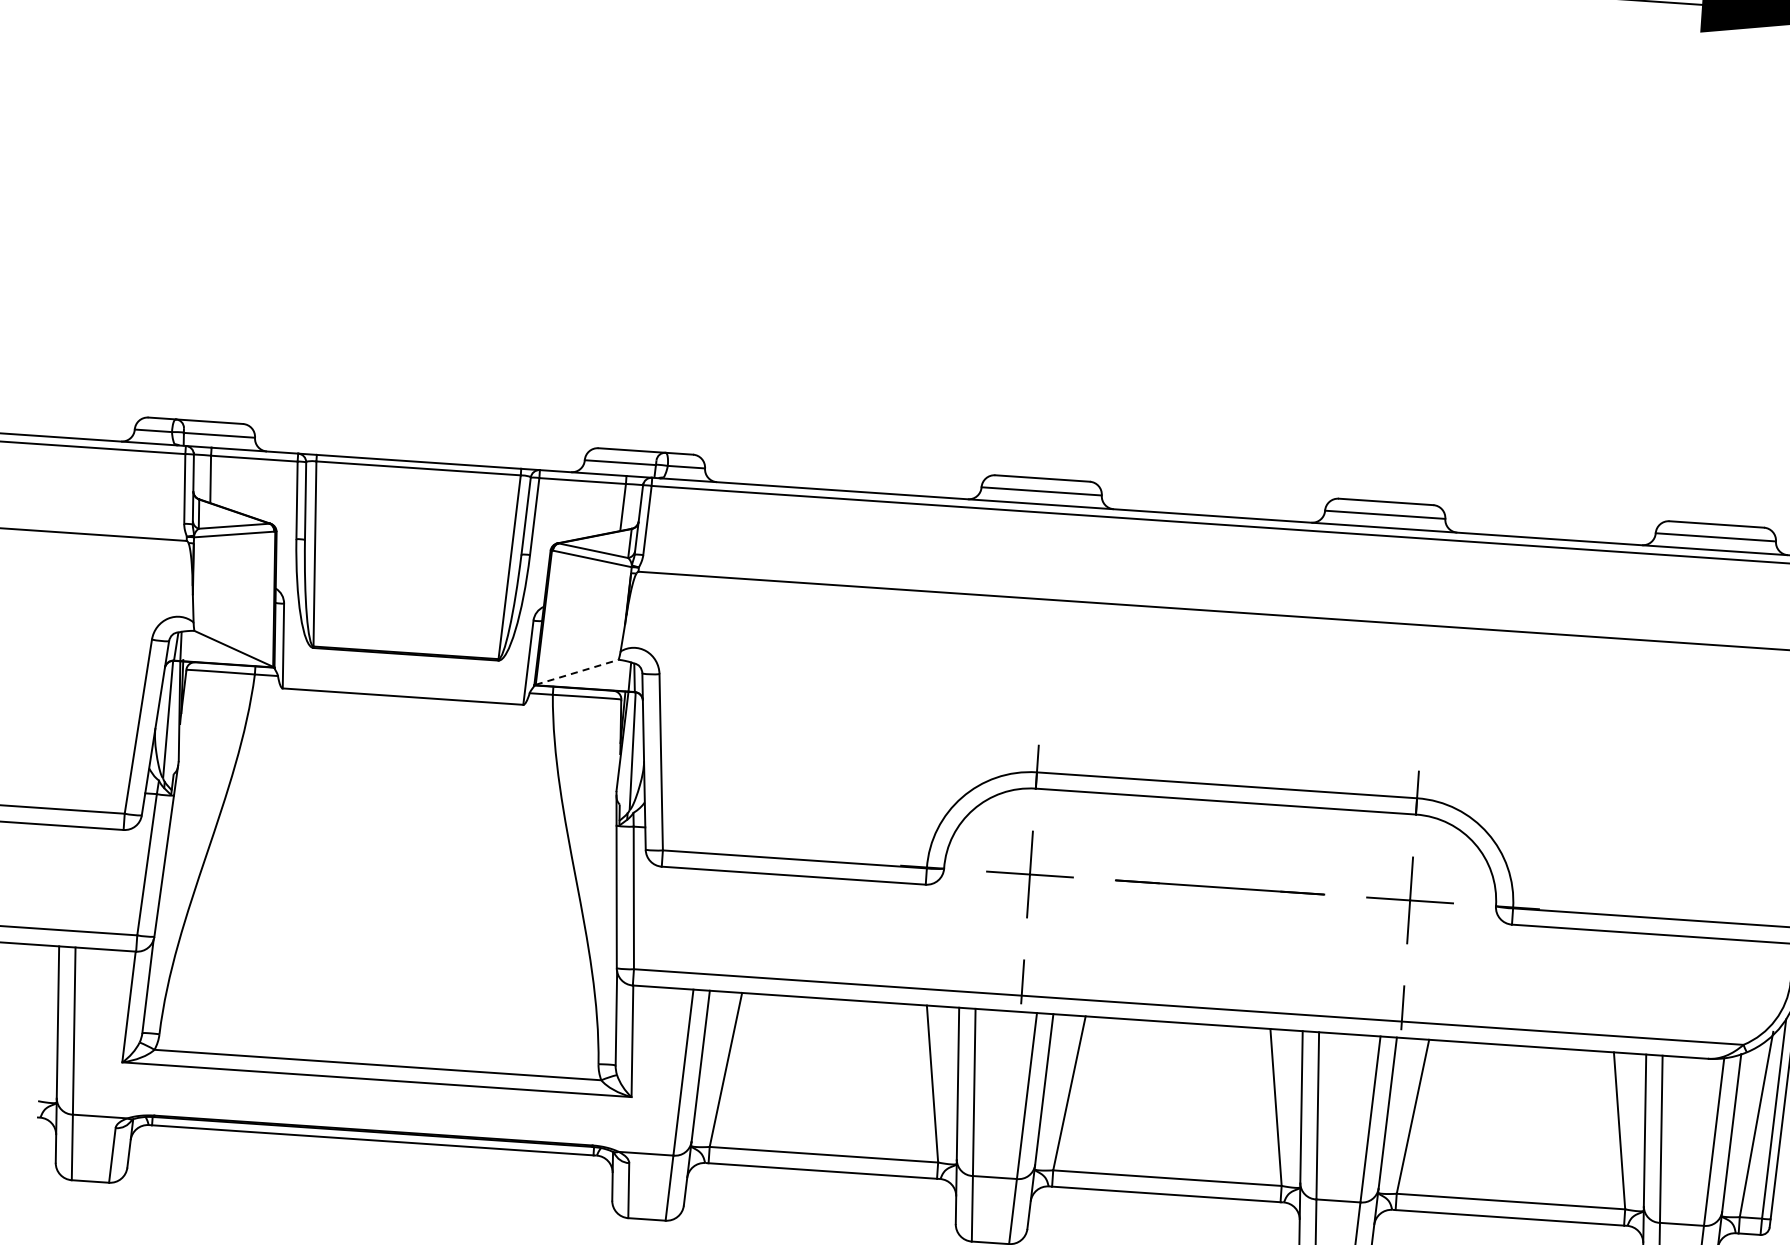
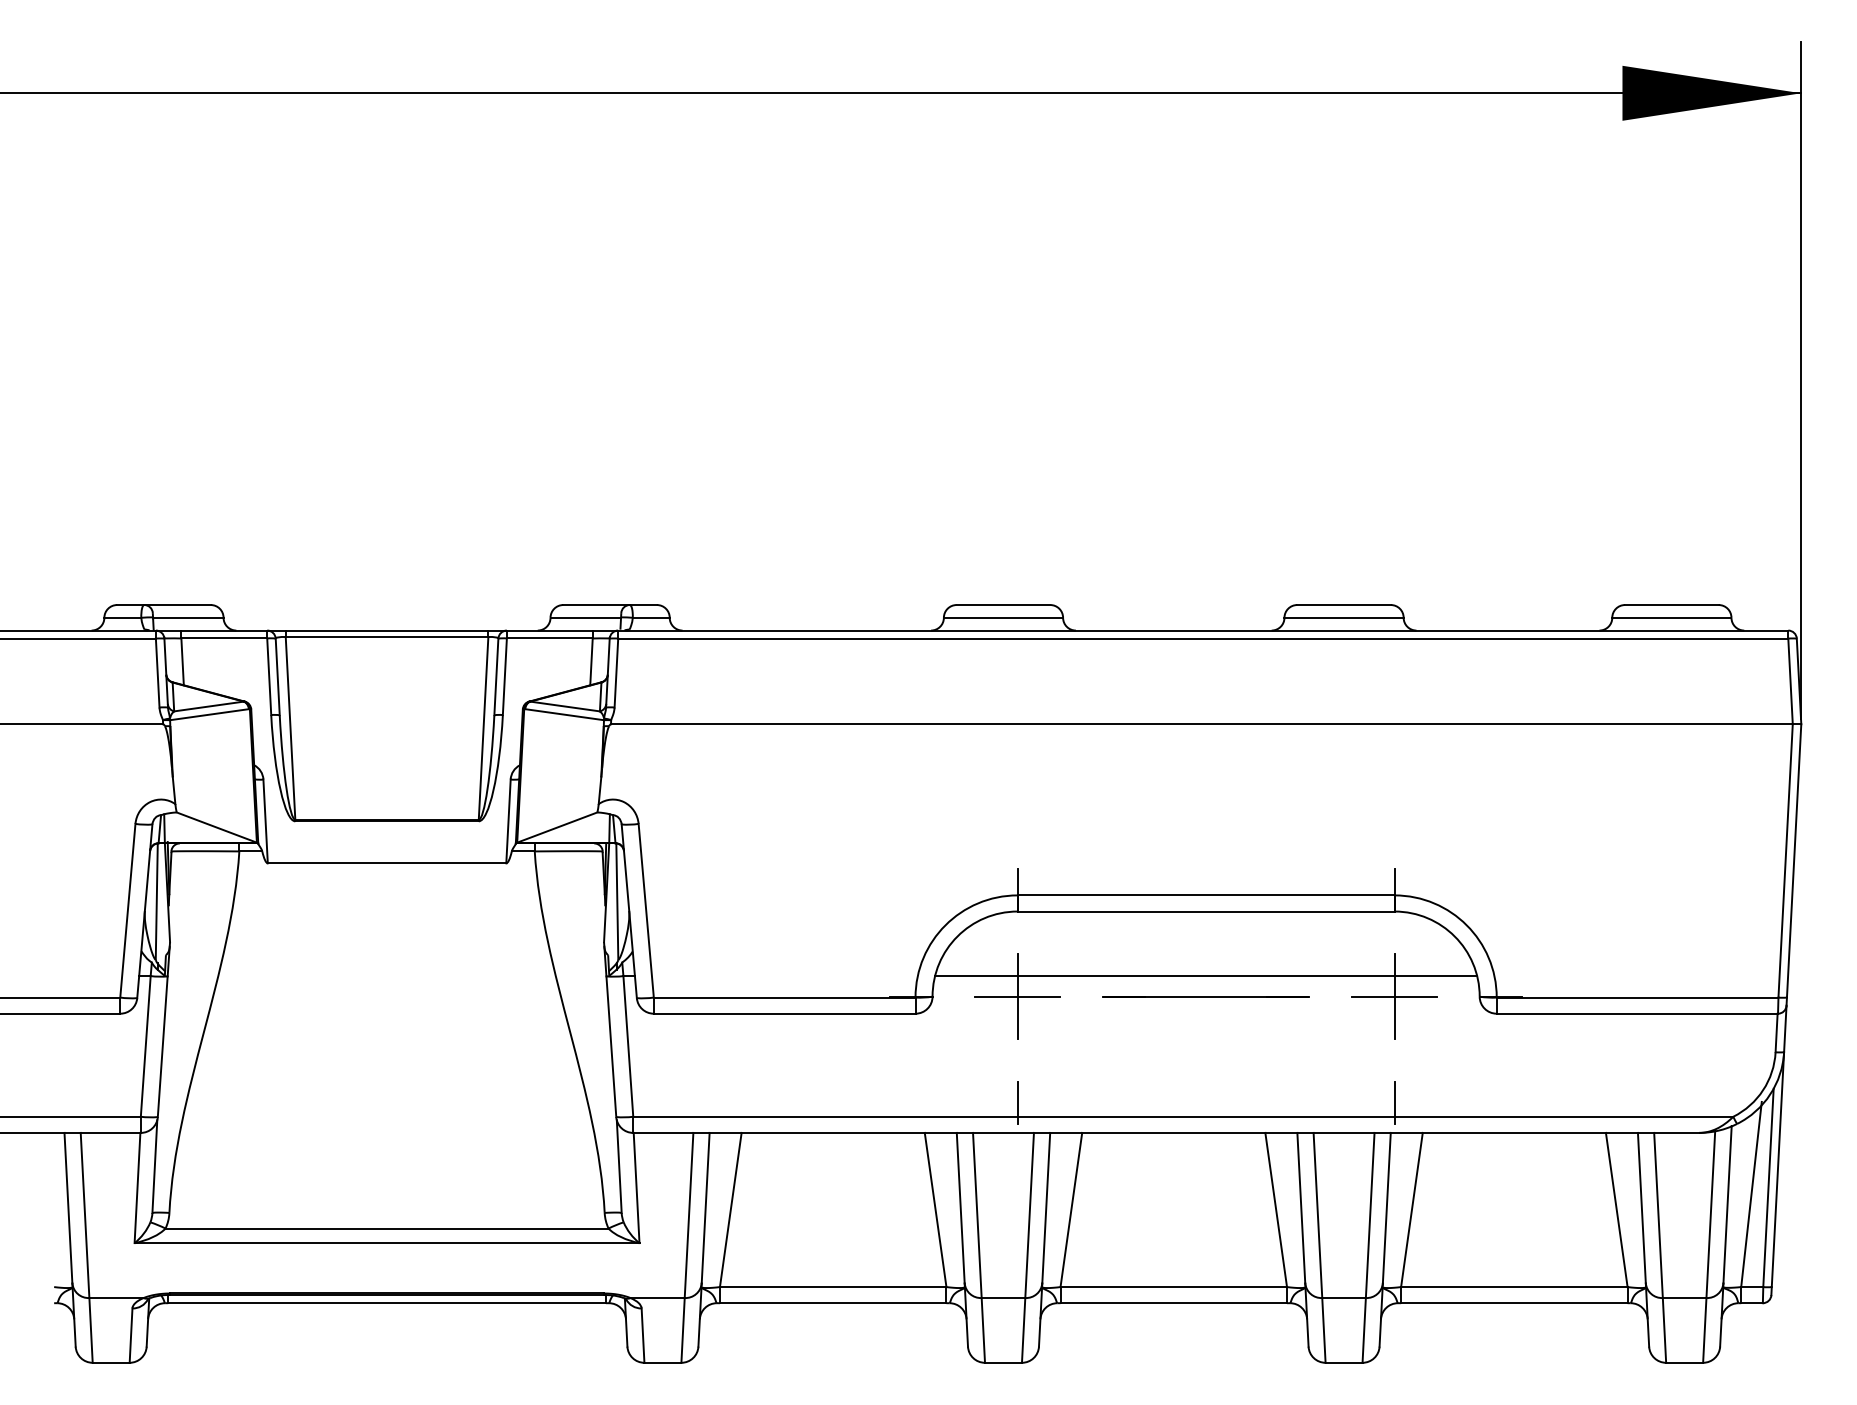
line: (577, 672) -> (557, 827), dashed -> solid
line: (1221, 867) -> (1206, 976), added

